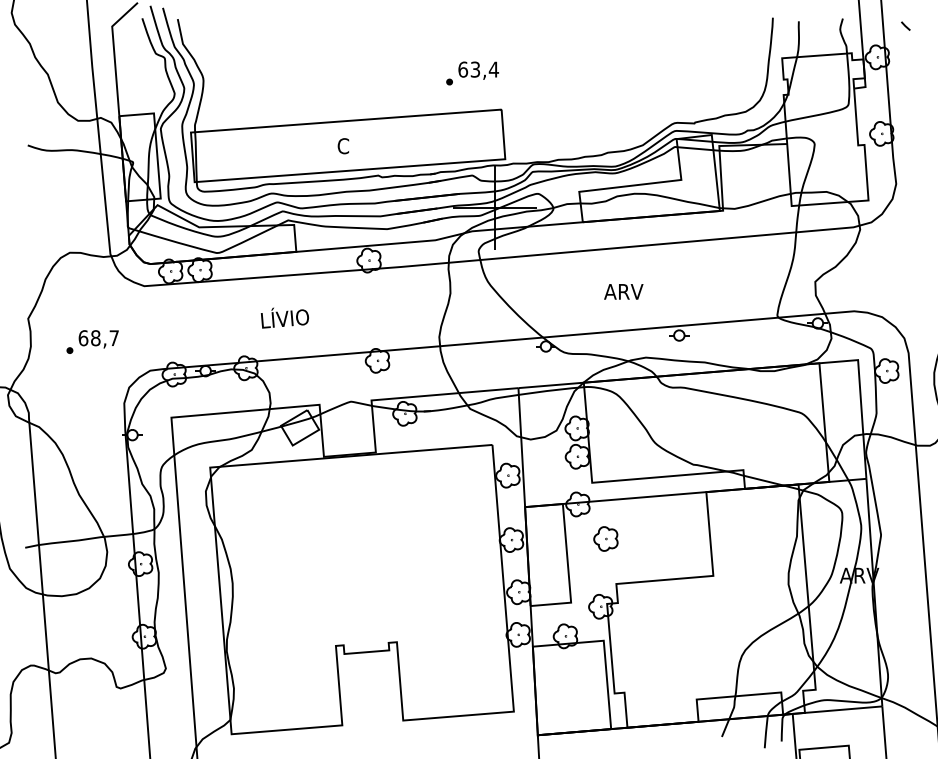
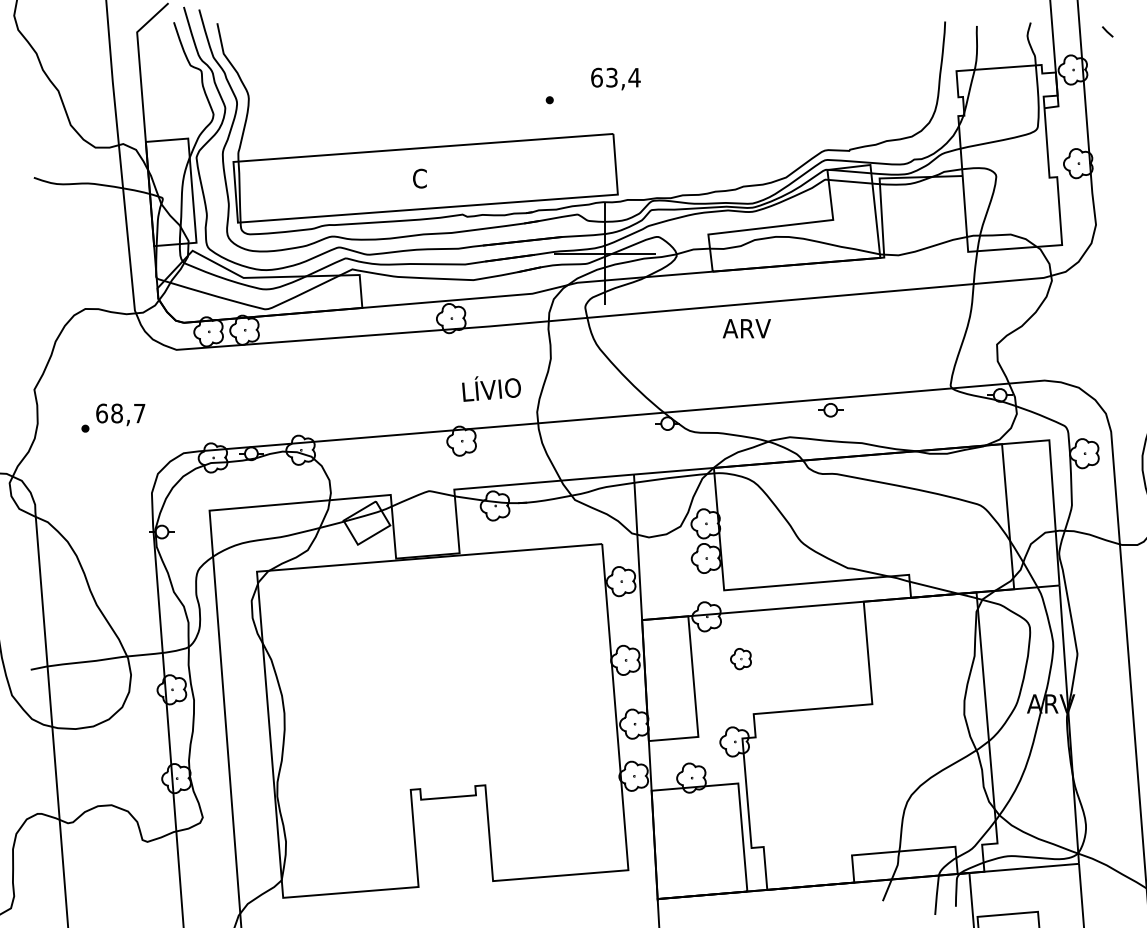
text: (478, 70) -> (615, 78), moved
text: (623, 291) -> (746, 328), moved
text: (284, 317) -> (490, 388), moved
part: (605, 538) -> (740, 658), size x0.7

